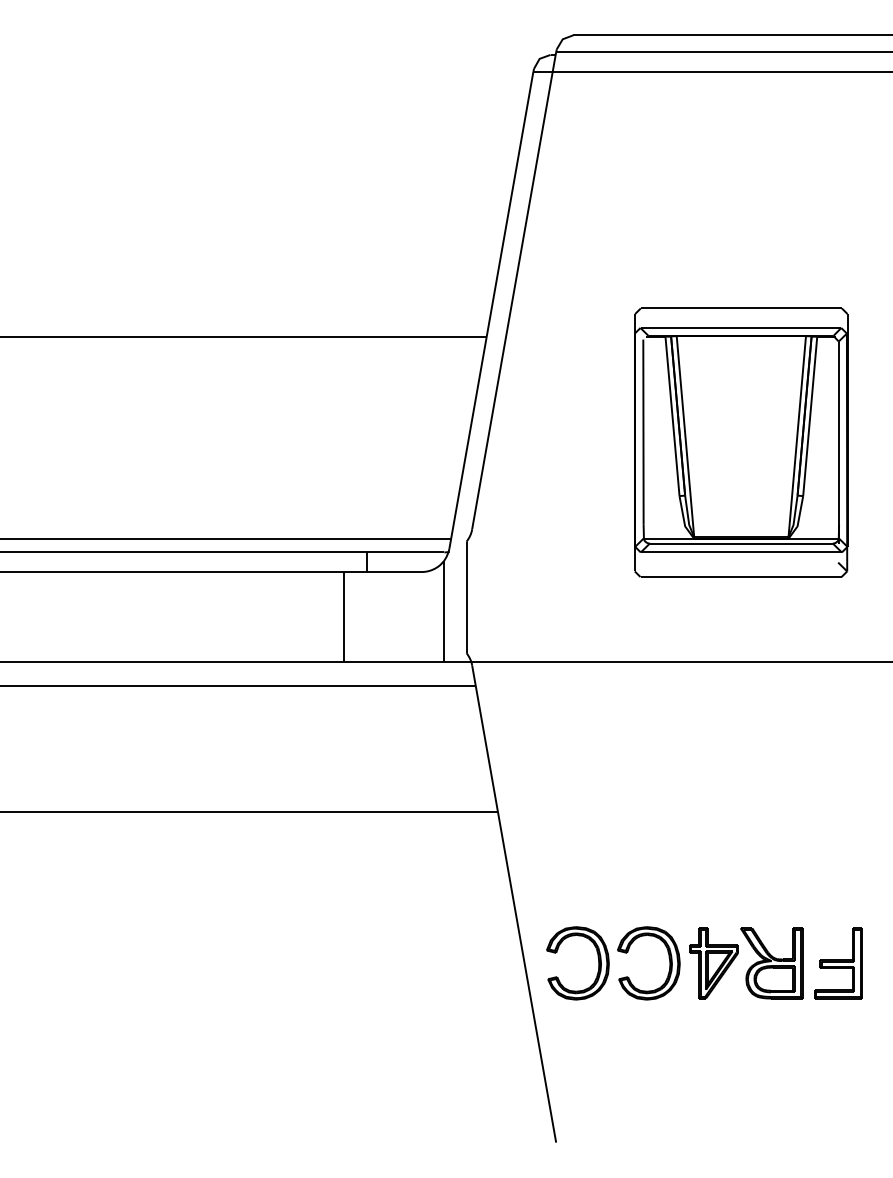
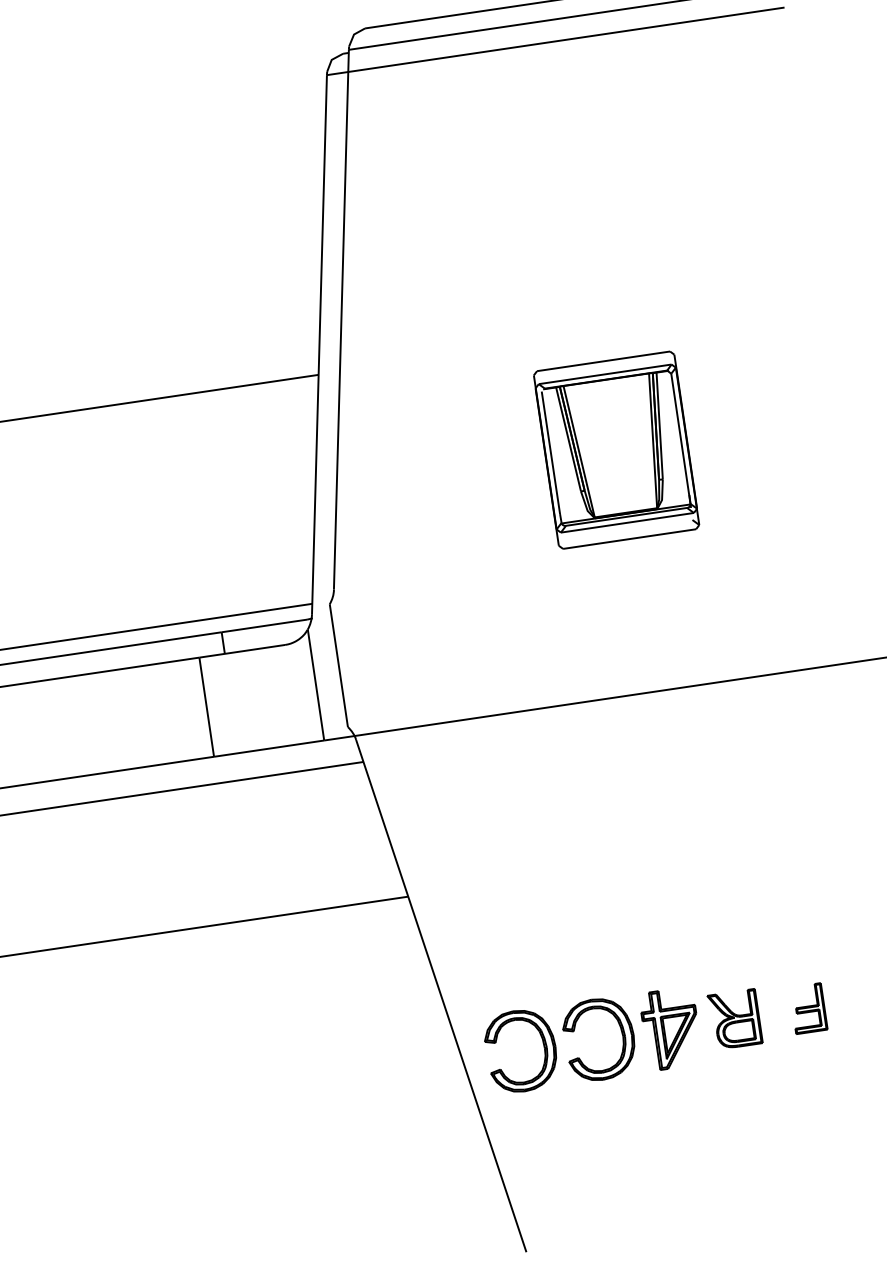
part: (741, 442) -> (616, 450), size x0.6
part: (771, 963) -> (734, 1019), size x0.7
part: (838, 963) -> (808, 1008), size x0.6

